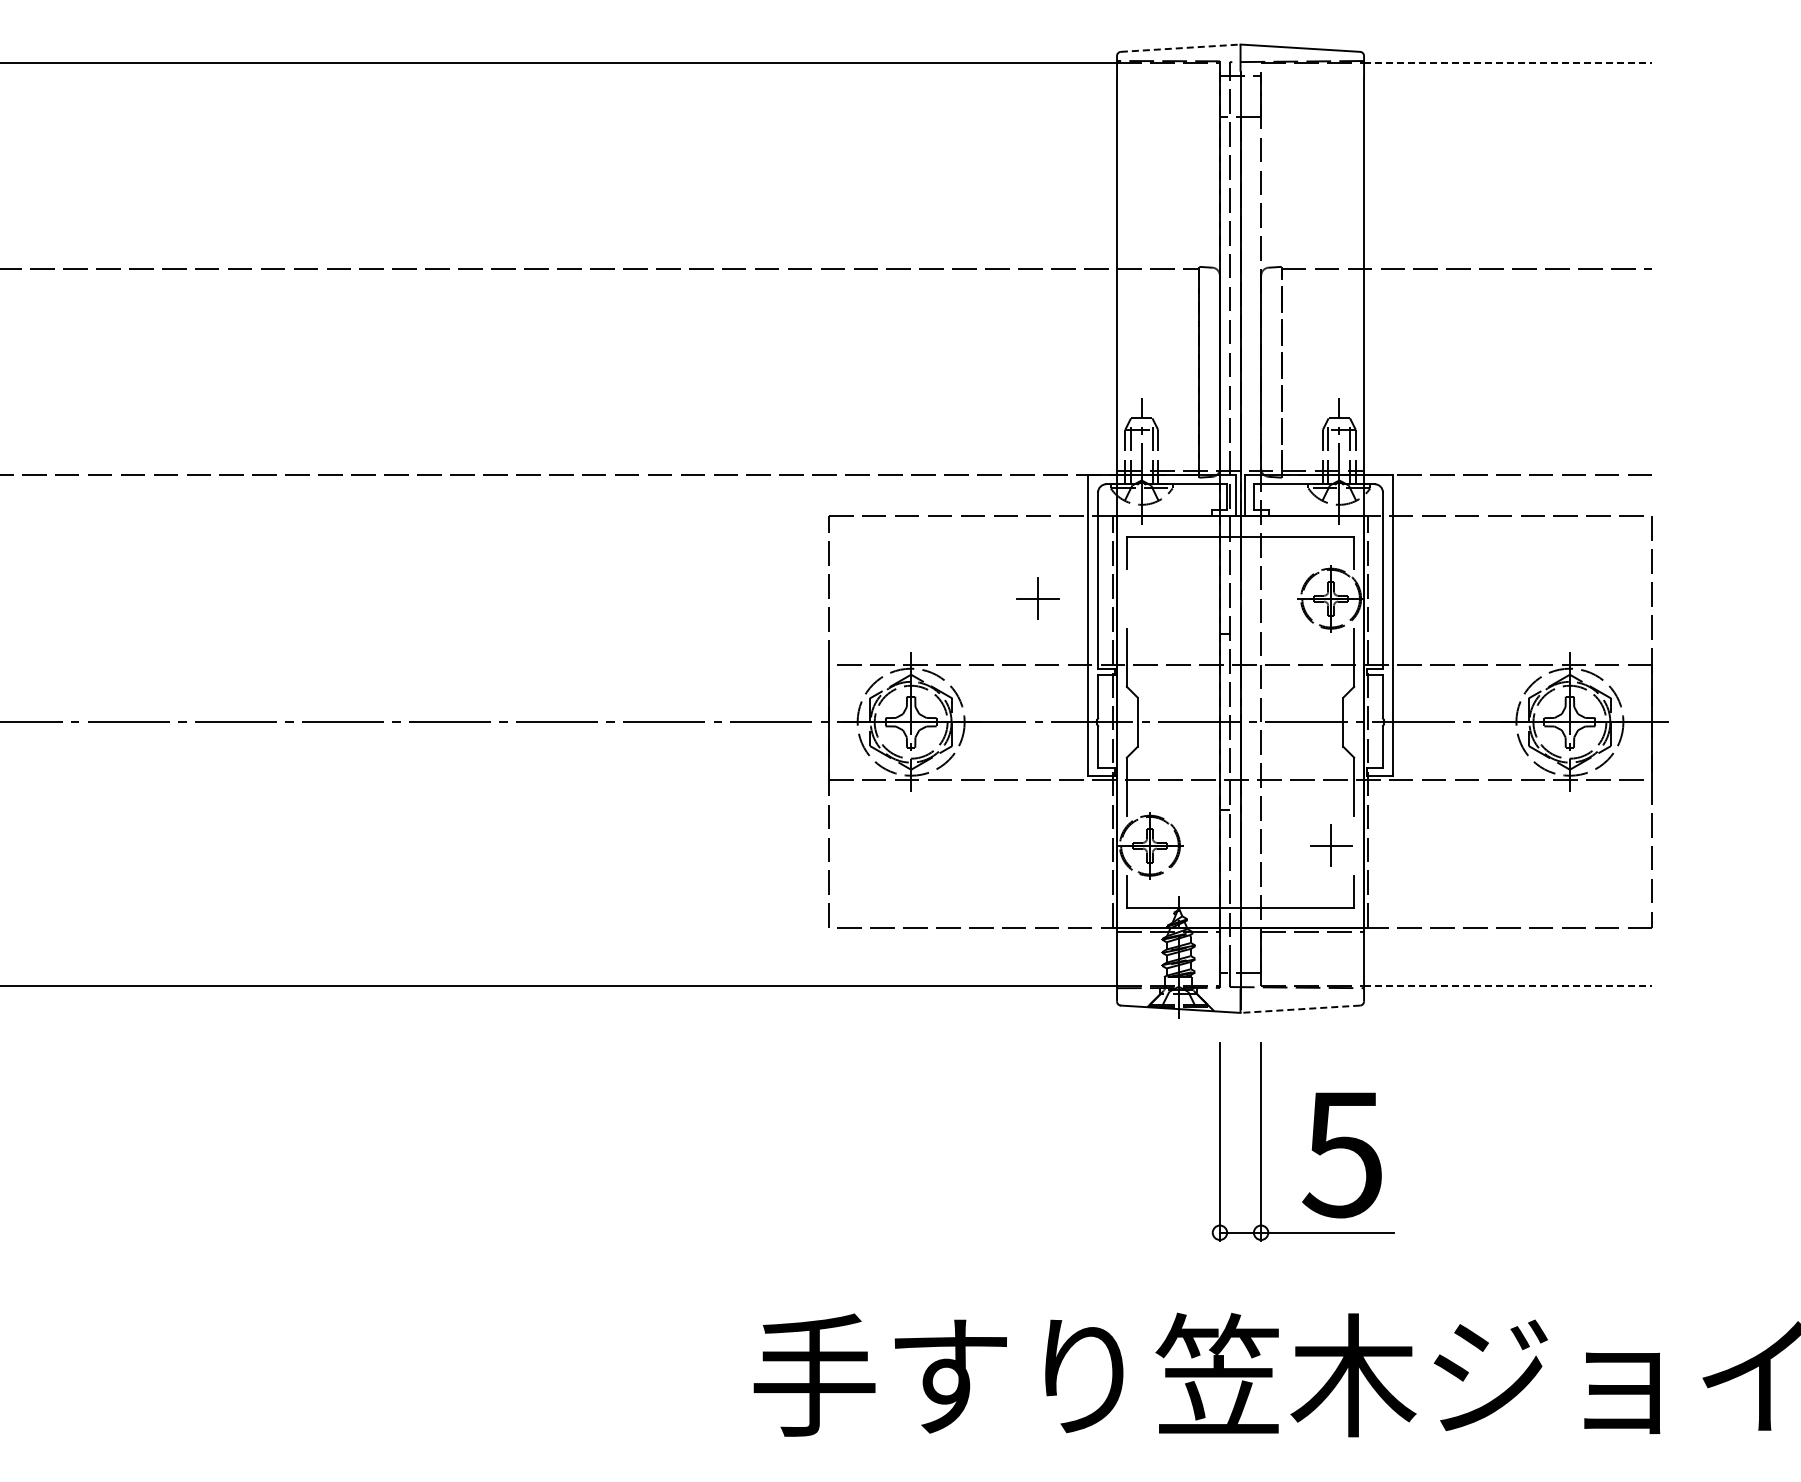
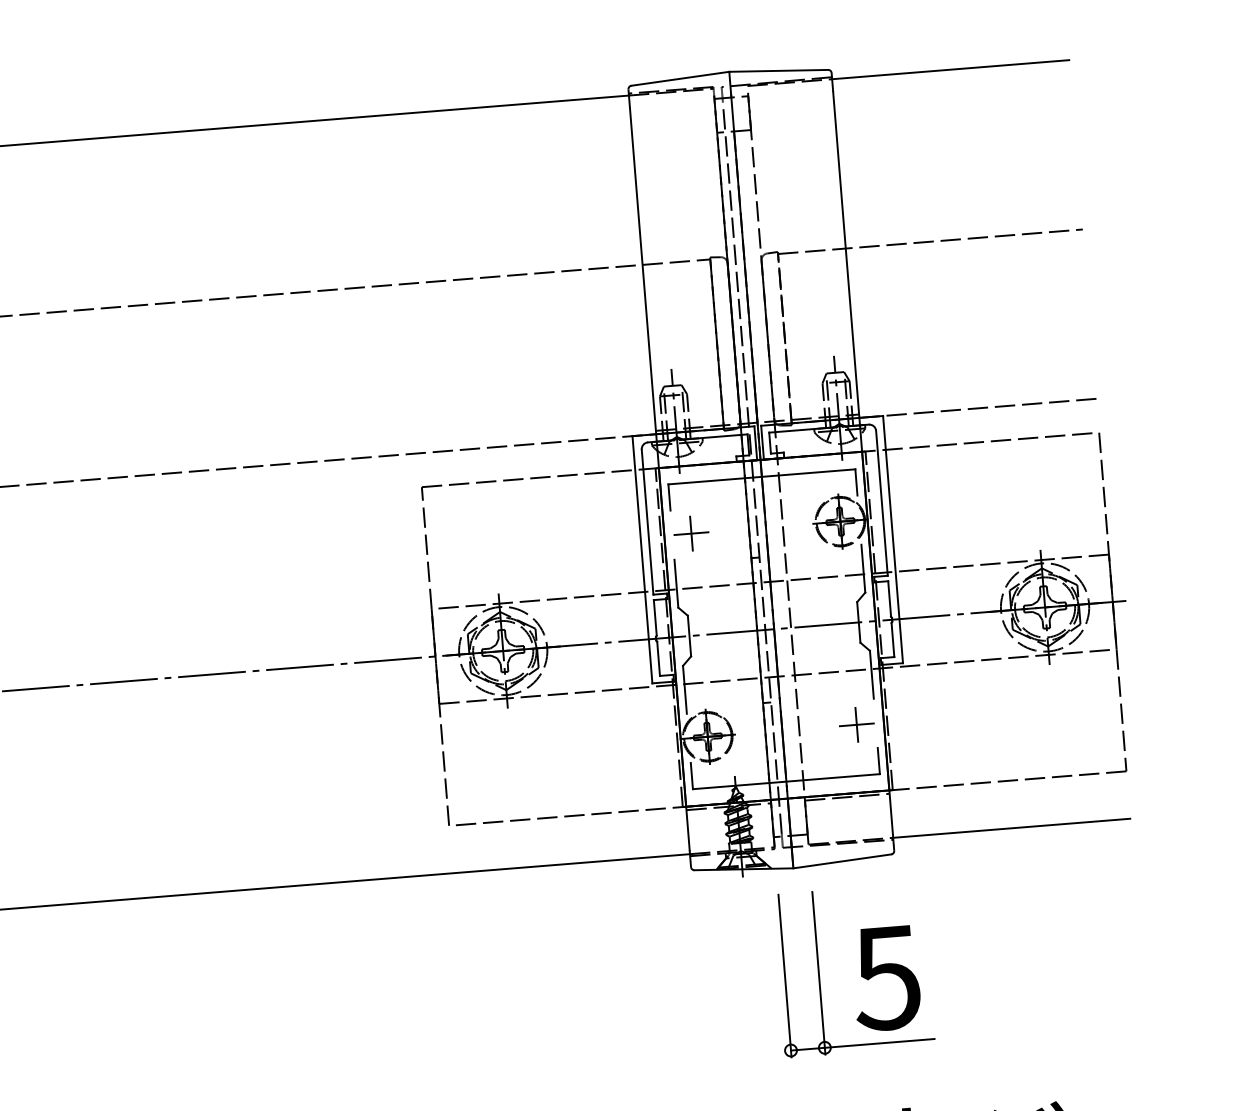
line: (1180, 48) -> (680, 79), dashed -> solid
line: (1508, 63) -> (950, 69), dashed -> solid
part: (1037, 598) -> (691, 533), moved
line: (1508, 985) -> (1011, 828), dashed -> solid
line: (1300, 1009) -> (842, 861), dashed -> solid

